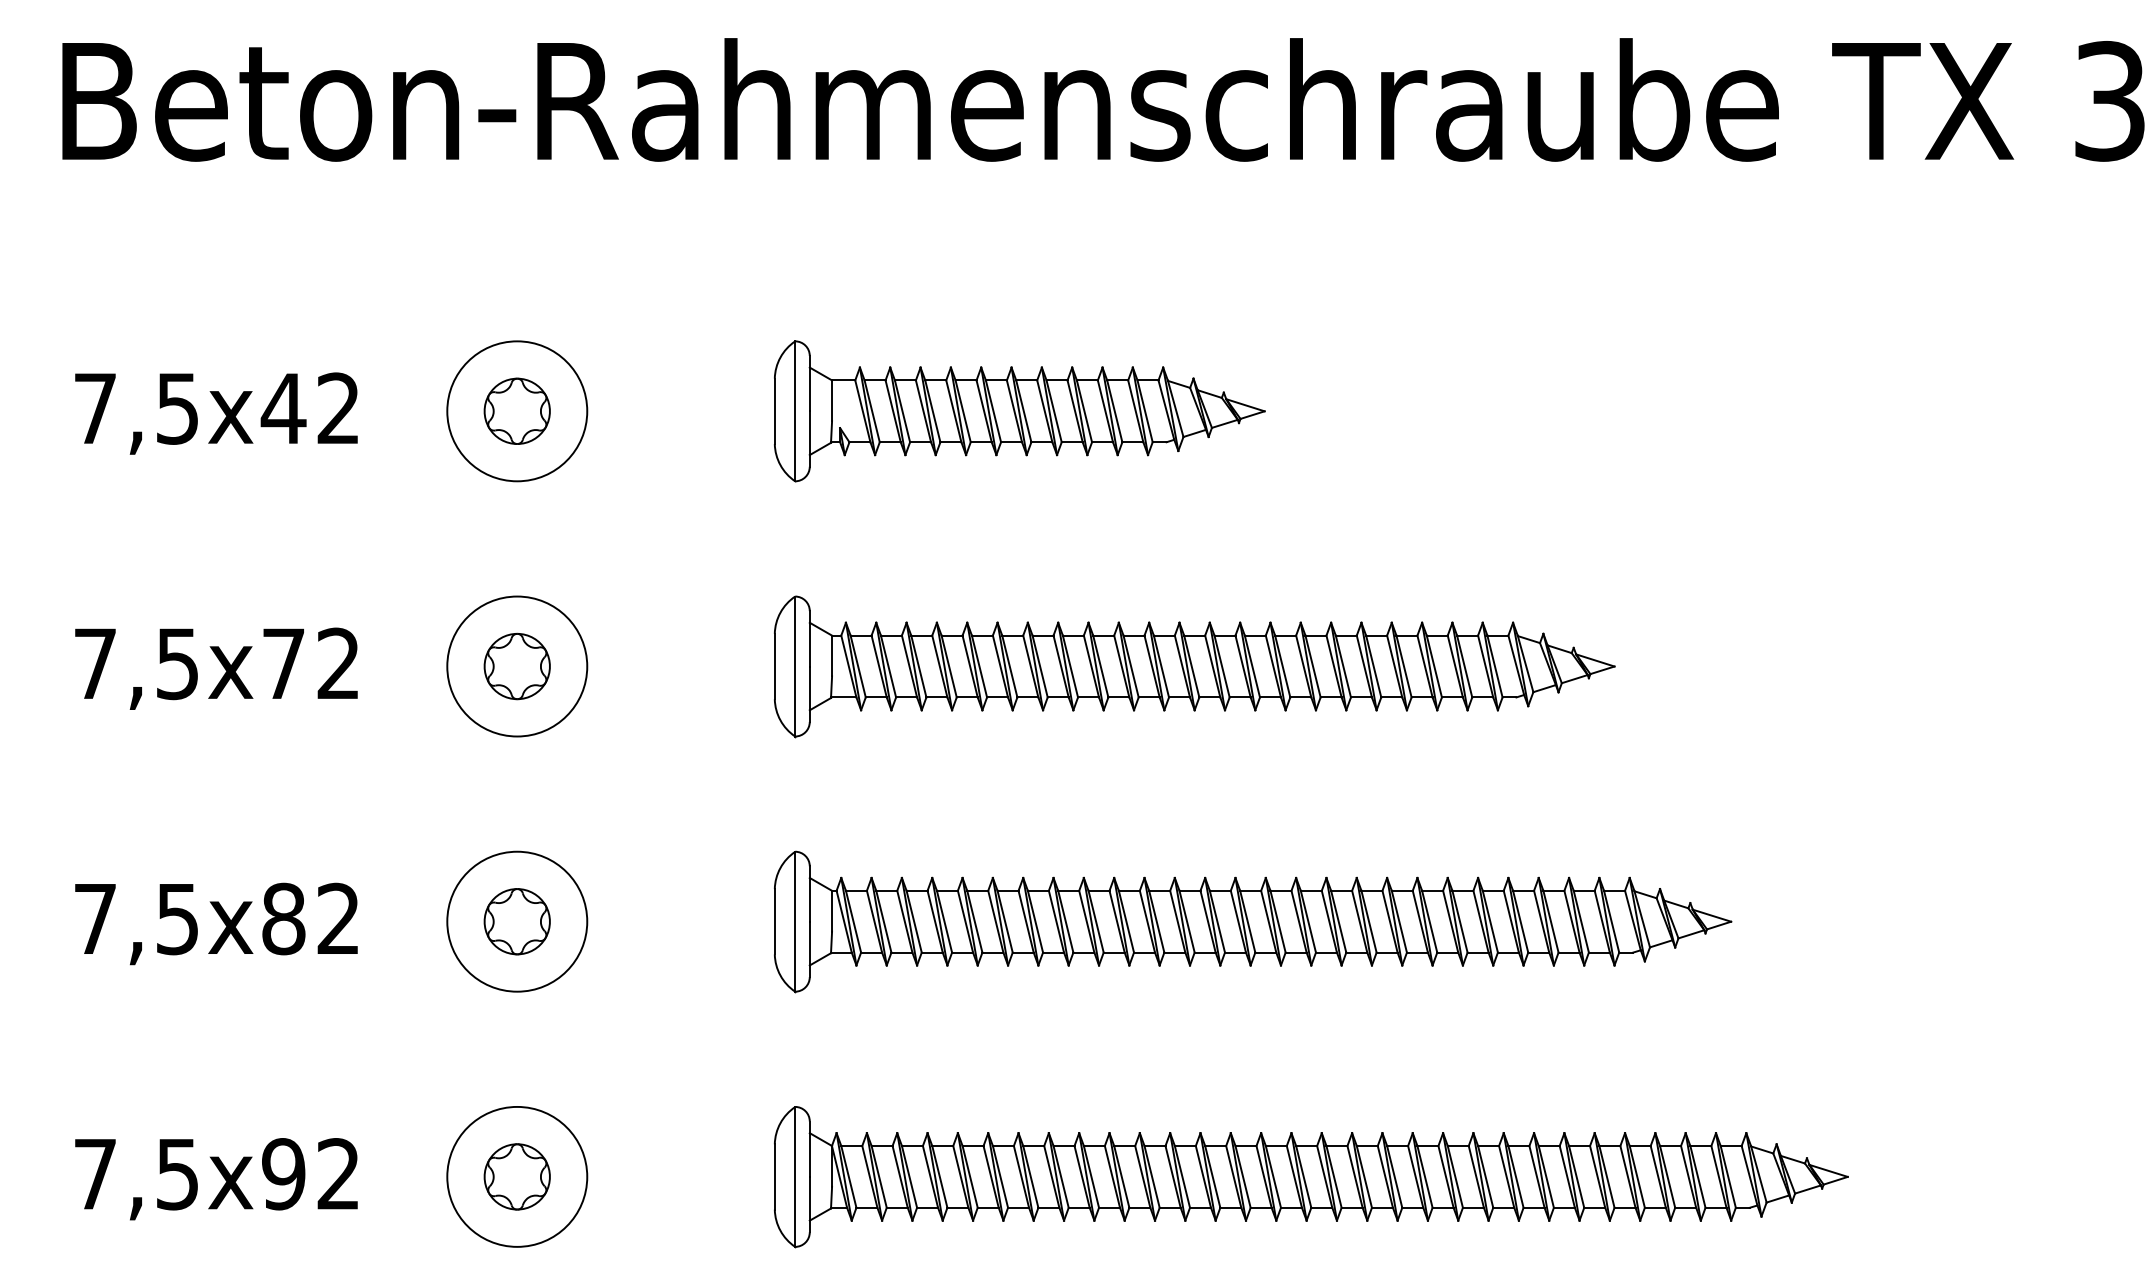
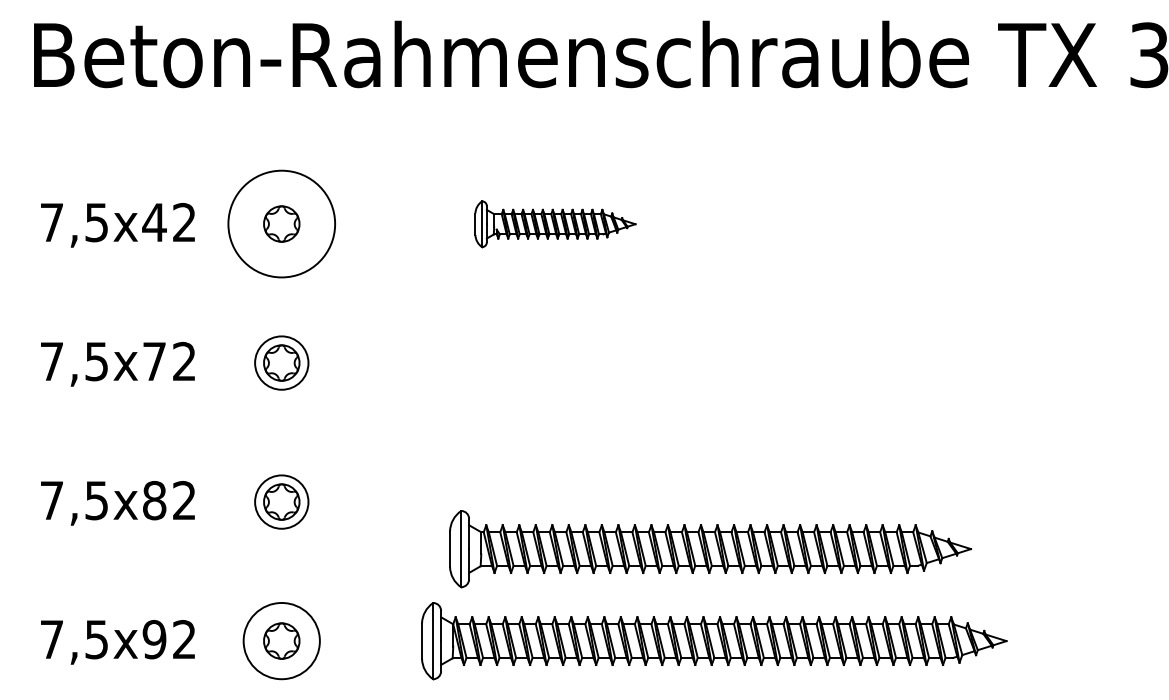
circle: (516, 410) -> (281, 223), size x1.4
part: (1019, 412) -> (555, 224), size x0.6
circle: (516, 665) -> (281, 362), size x0.7
part: (1194, 667) -> (650, 363), removed
circle: (516, 920) -> (281, 501), size x0.7
part: (1252, 922) -> (710, 549), moved

